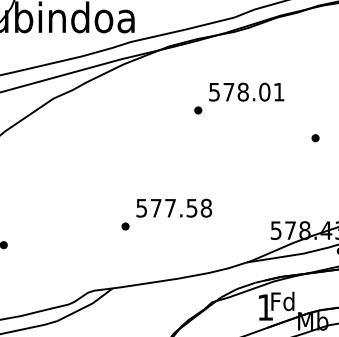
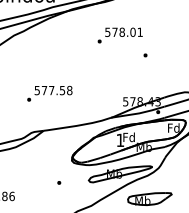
text: (237, 98) -> (119, 35), moved
text: (166, 214) -> (49, 93), moved

